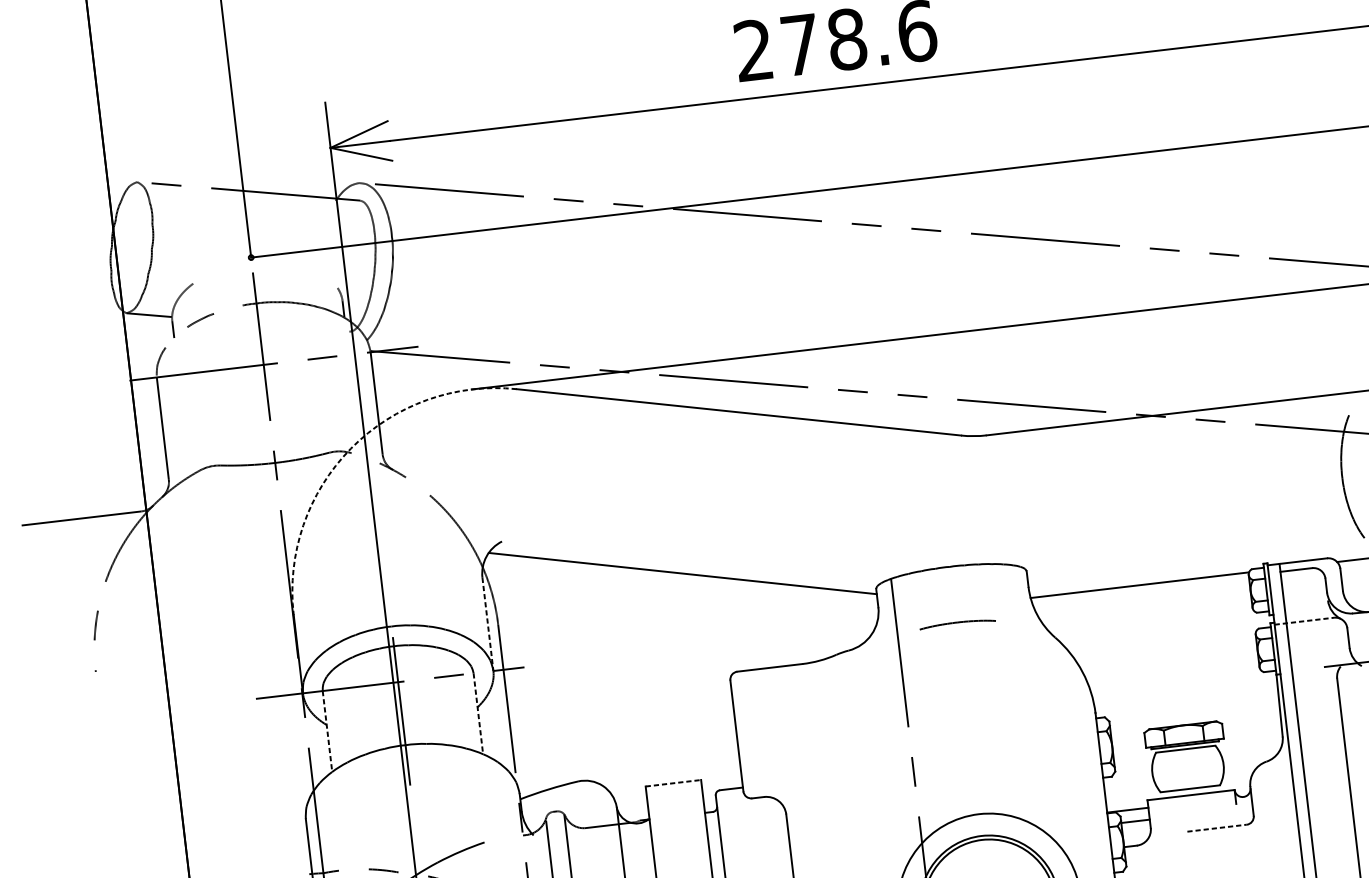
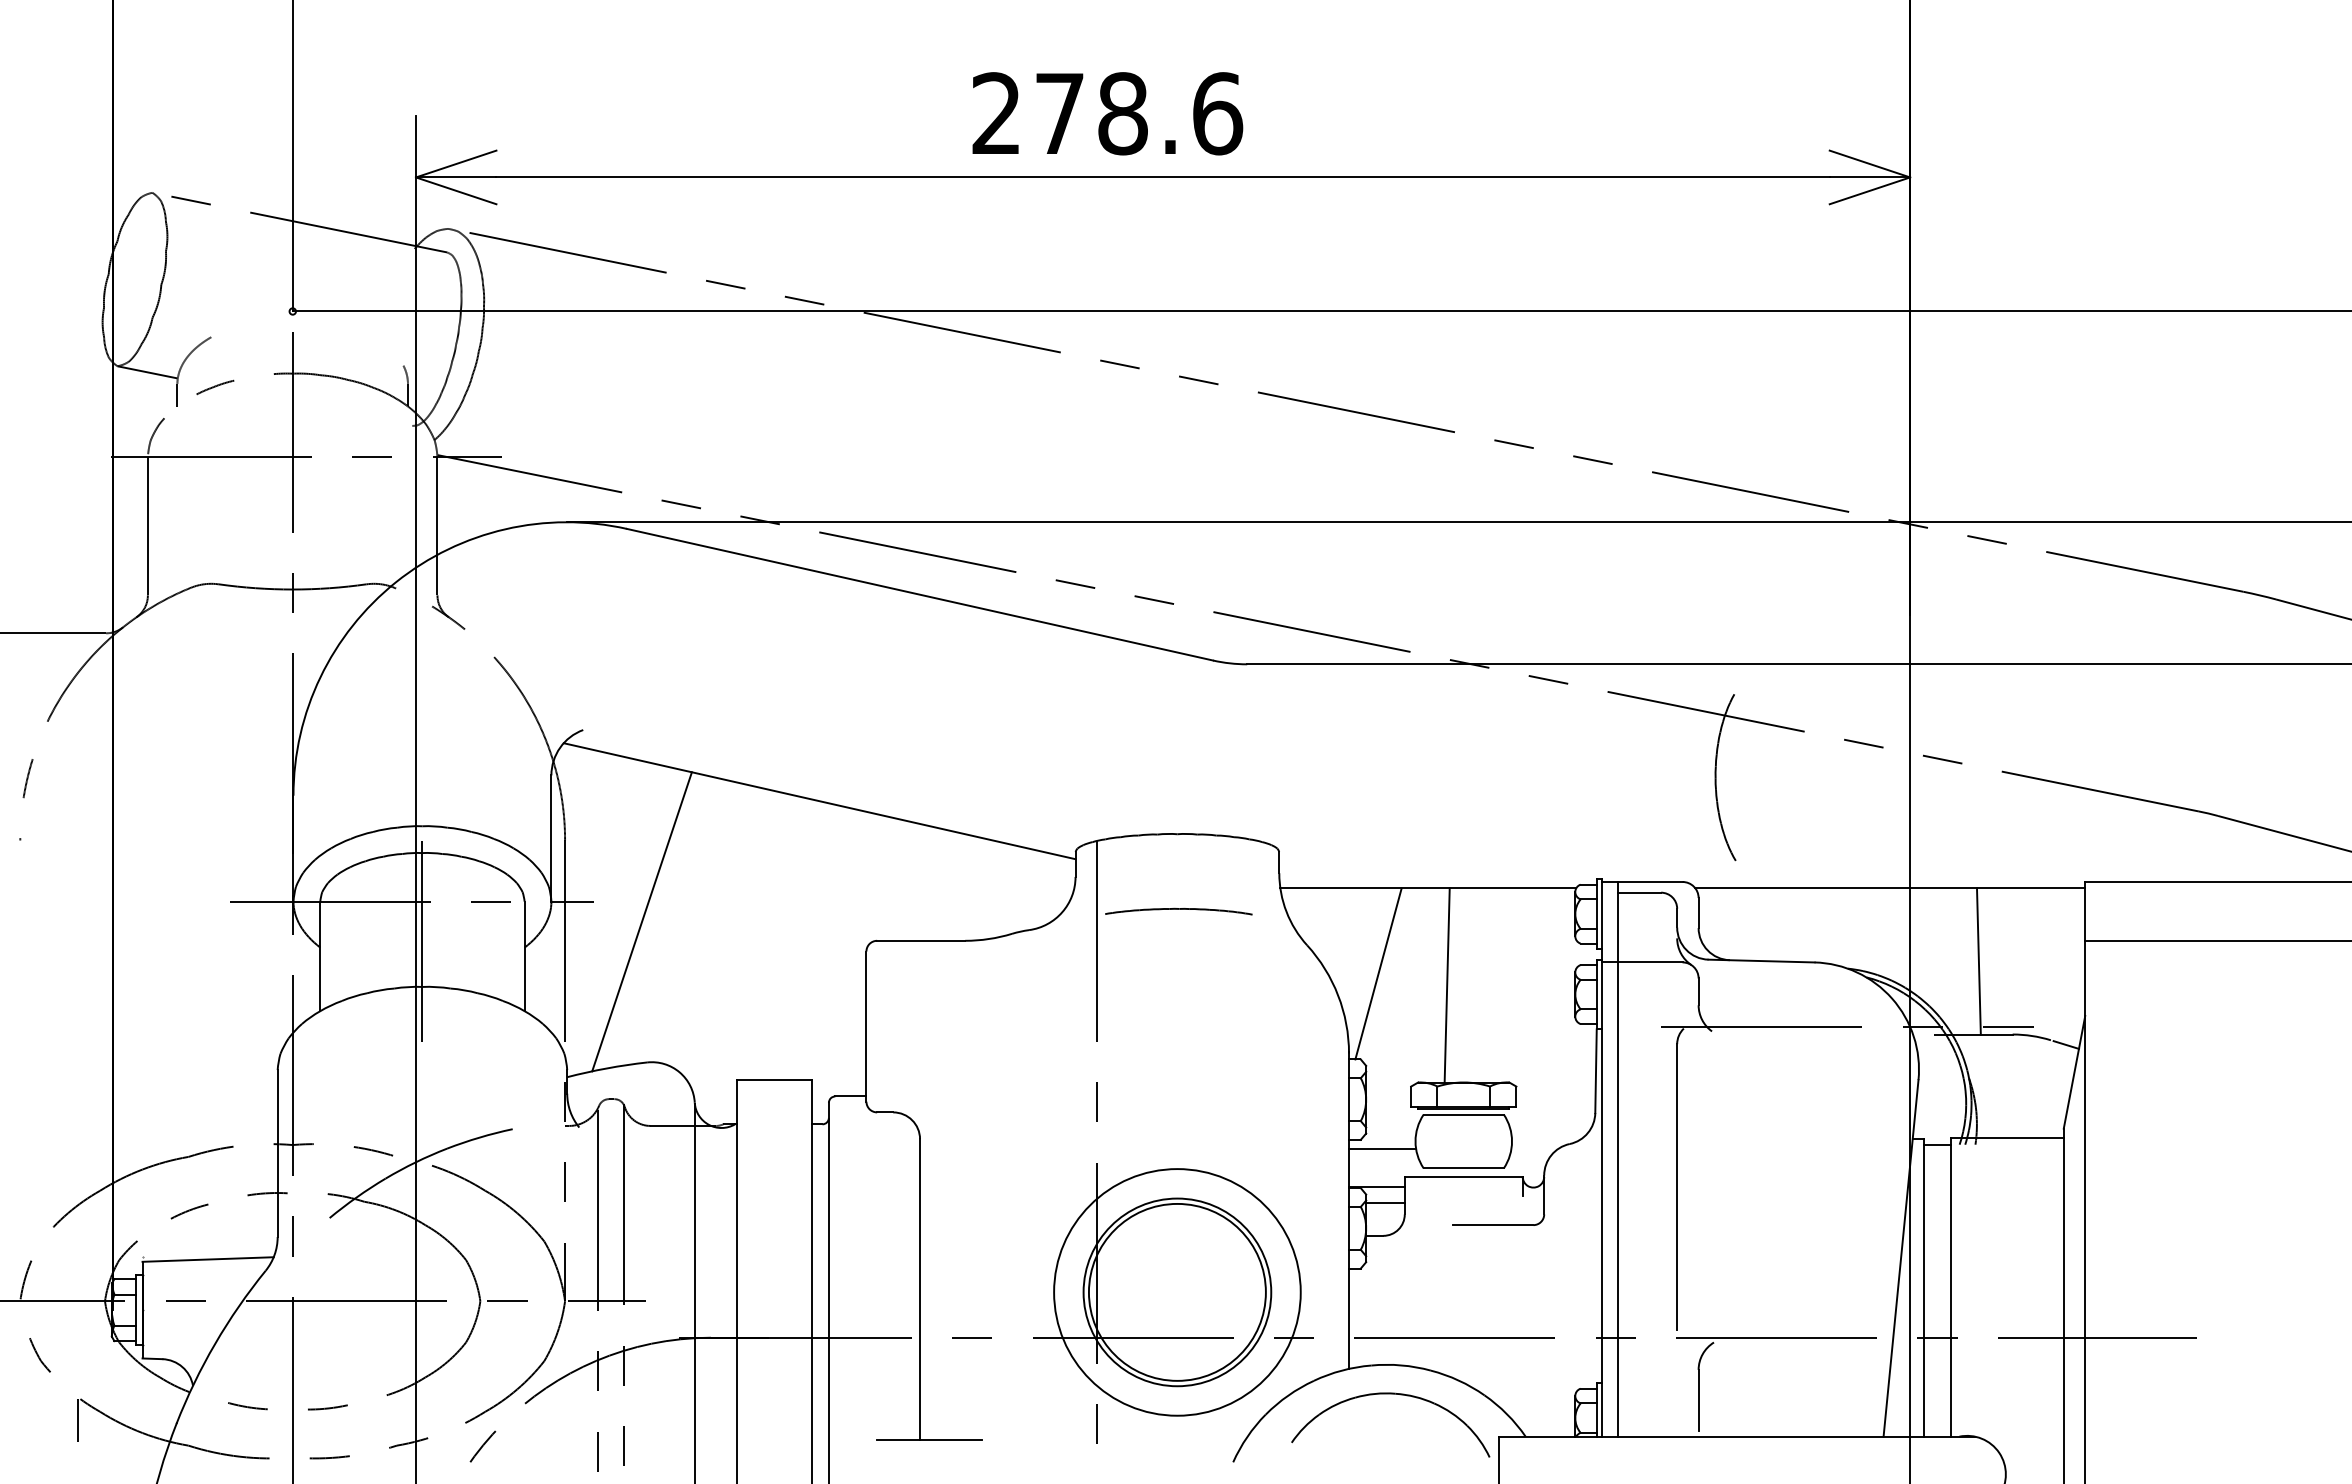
arc: (351, 448) -> (396, 582), dashed -> solid
line: (1304, 621) -> (1642, 962), dashed -> solid
part: (957, 623) -> (1178, 911), size x1.43
line: (488, 625) -> (551, 839), dashed -> solid
line: (1110, 652) -> (1378, 973), added
line: (1161, 655) -> (1446, 985), added
line: (561, 677) -> (641, 921), added
line: (478, 713) -> (524, 956), dashed -> solid
line: (327, 731) -> (320, 956), dashed -> solid
line: (1128, 781) -> (1382, 1148), added
line: (673, 783) -> (774, 1079), dashed -> solid
line: (1217, 828) -> (1493, 1225), dashed -> solid

